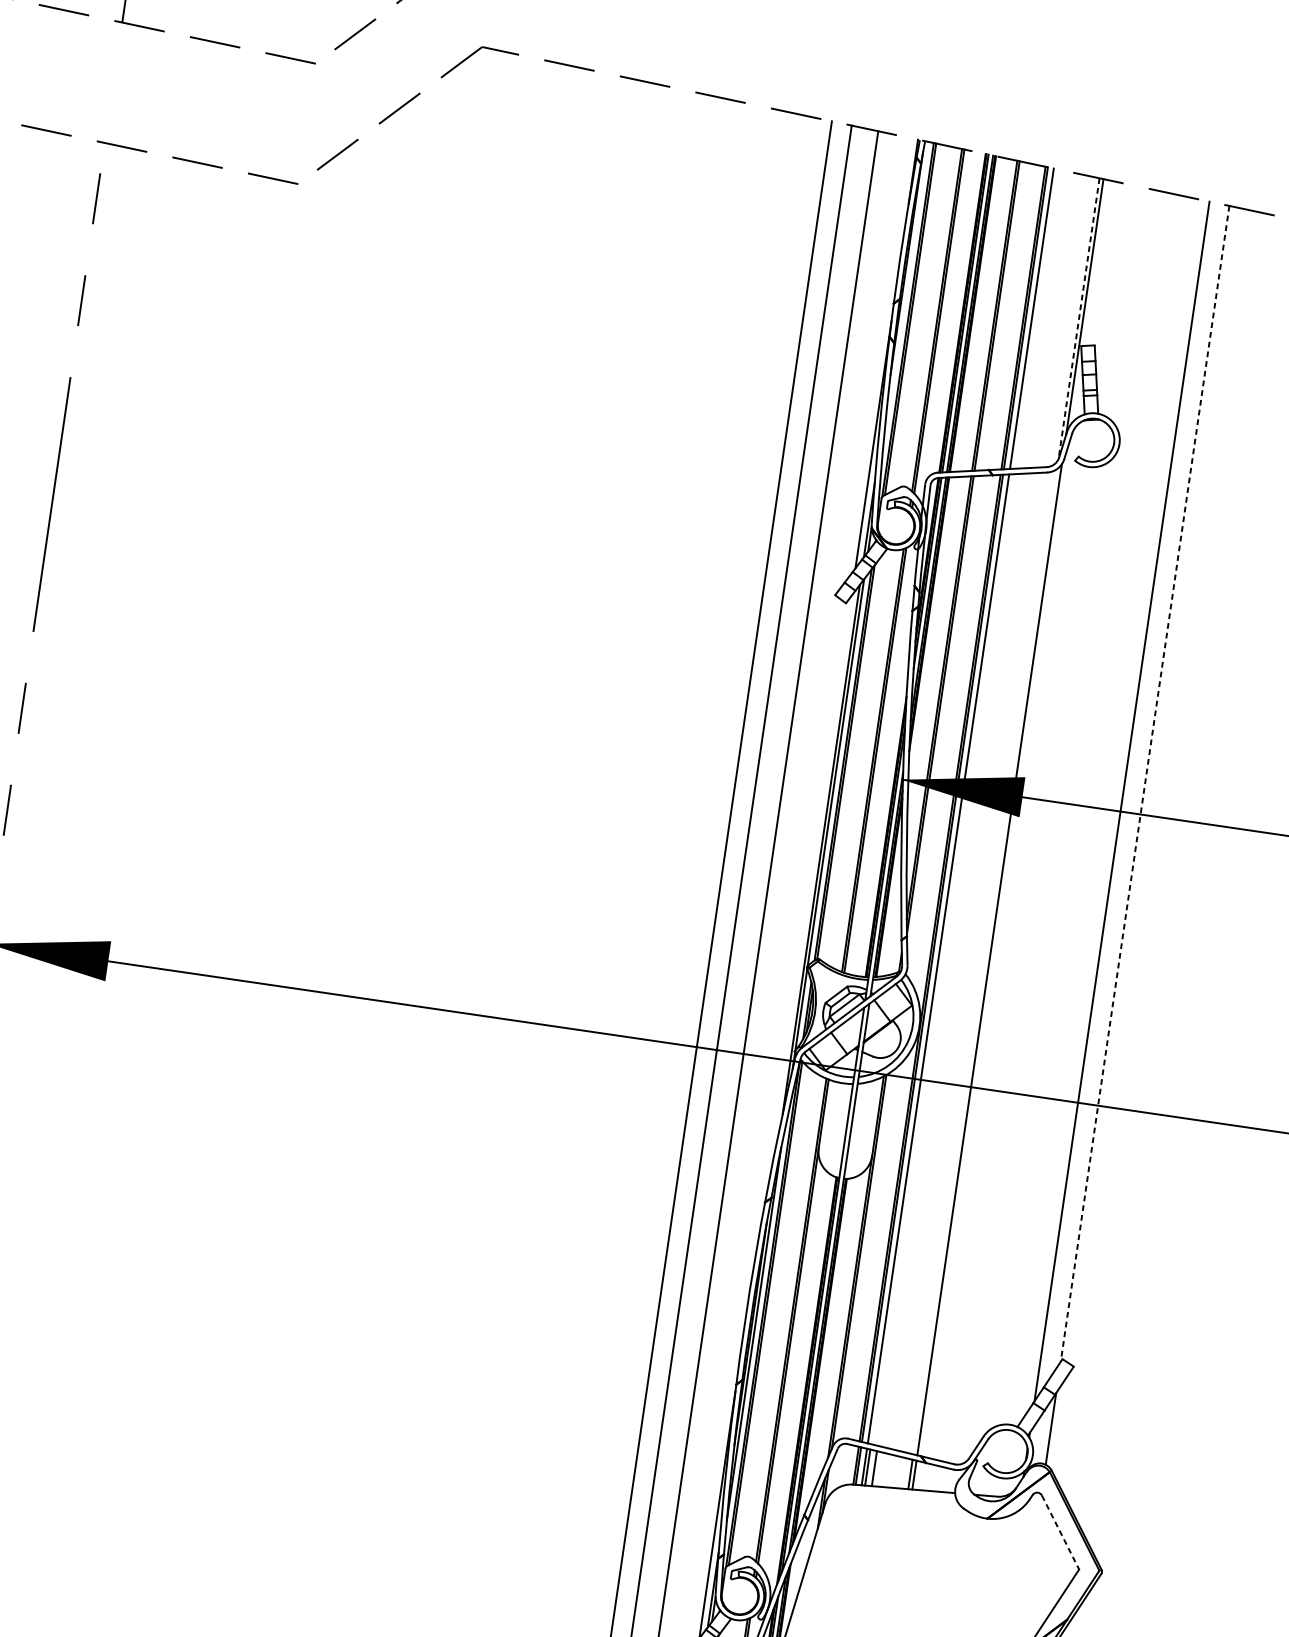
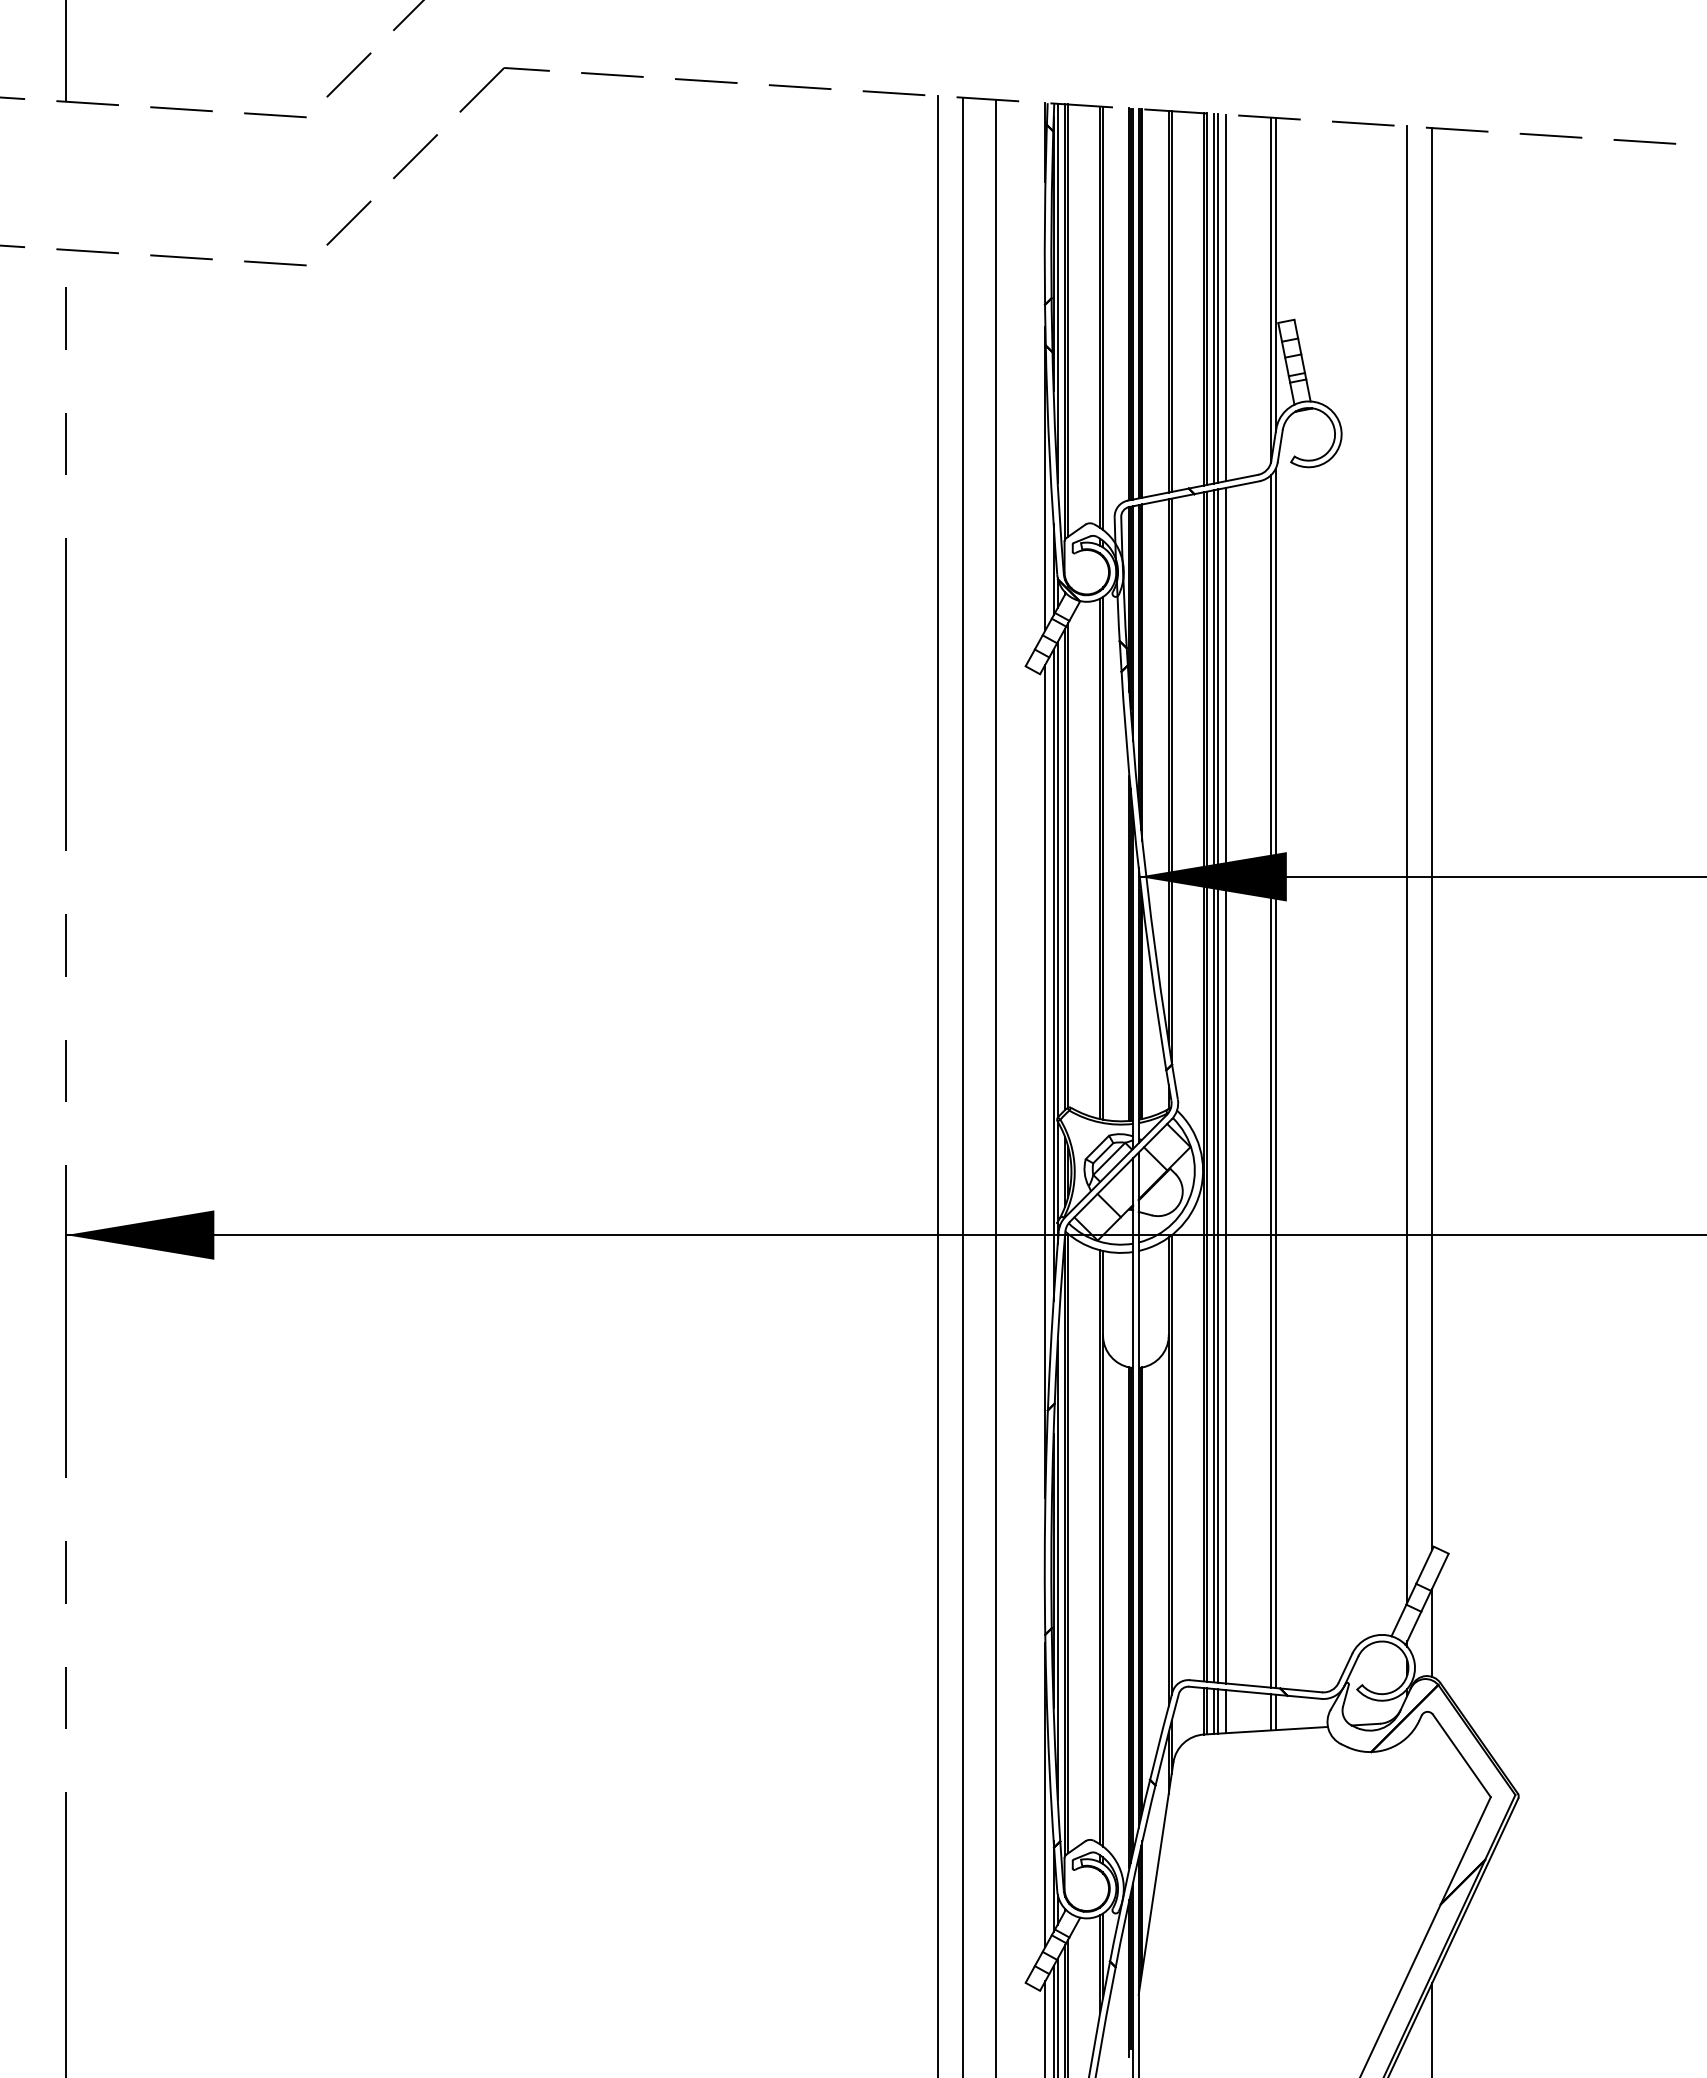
line: (905, 295) -> (1057, 293), added
line: (1078, 318) -> (1270, 290), dashed -> solid
line: (1035, 319) -> (1218, 298), added
line: (1042, 319) -> (1226, 297), added
line: (1145, 784) -> (1432, 839), dashed -> solid
line: (802, 935) -> (1045, 1081), added
line: (942, 958) -> (1218, 1085), added
line: (948, 959) -> (1226, 1085), added
line: (984, 961) -> (1270, 1081), added
line: (1060, 1533) -> (1462, 1756), dashed -> solid

